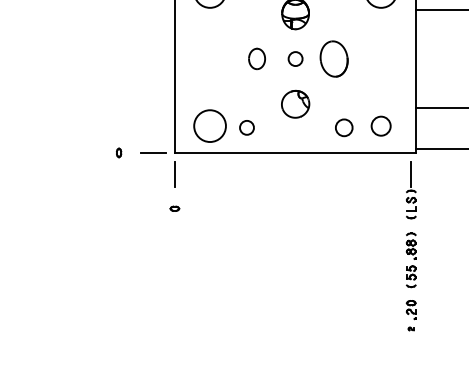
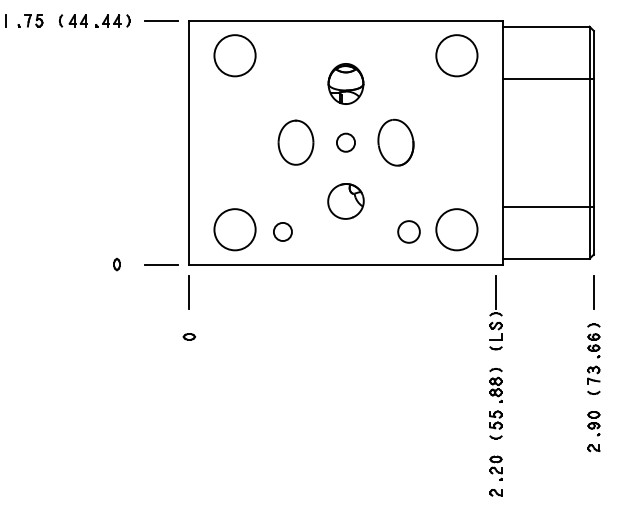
part: (256, 58) -> (295, 142), size x1.67
circle: (380, 125) -> (456, 229), size x1.67
part: (410, 328) -> (495, 492), size x1.67

